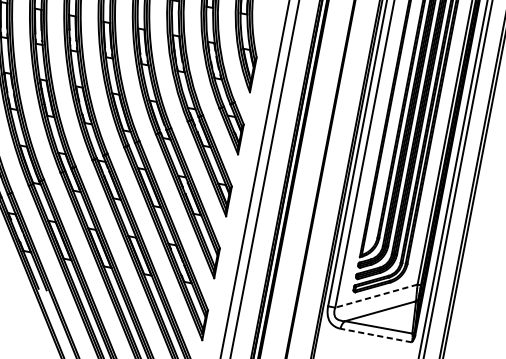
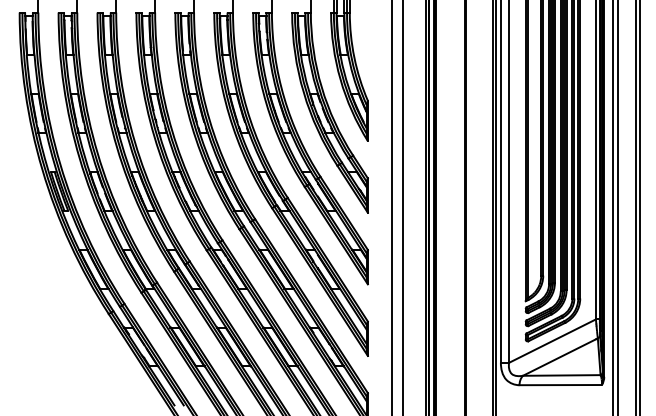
line: (376, 296) -> (552, 341), dashed -> solid
line: (375, 335) -> (560, 385), dashed -> solid

